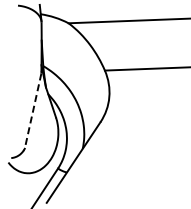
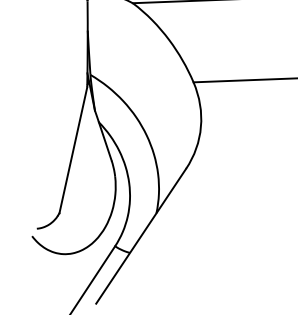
line: (33, 111) -> (74, 150), dashed -> solid

